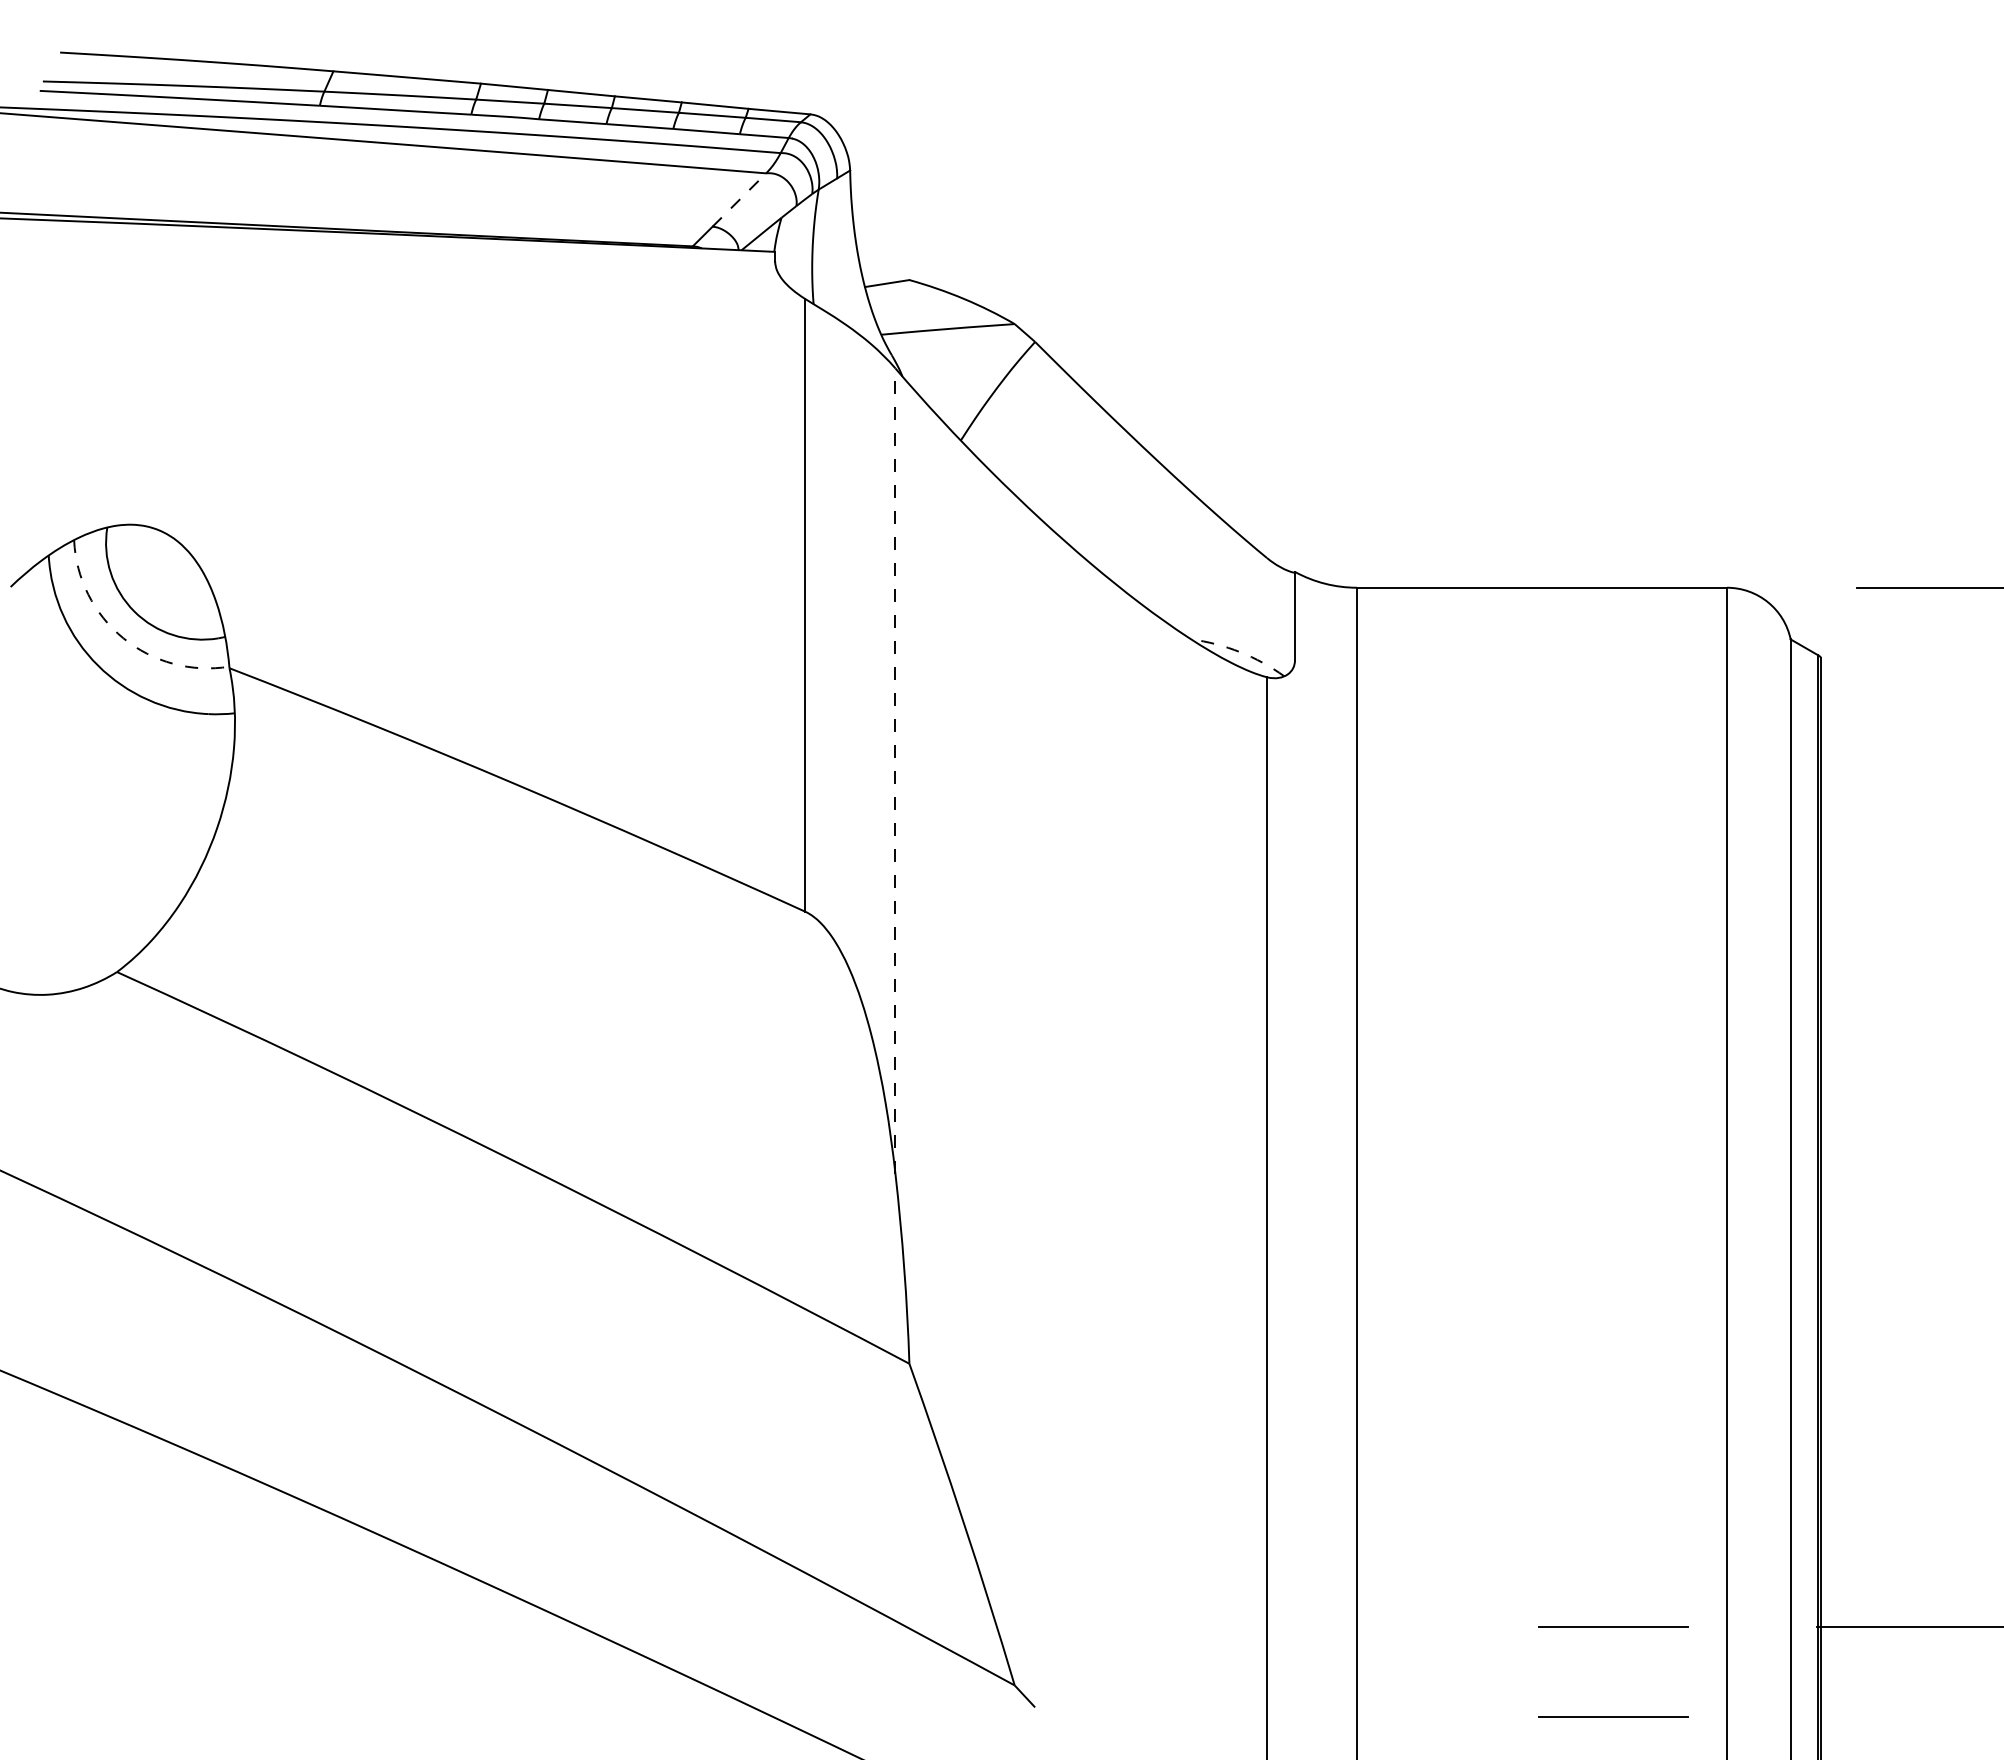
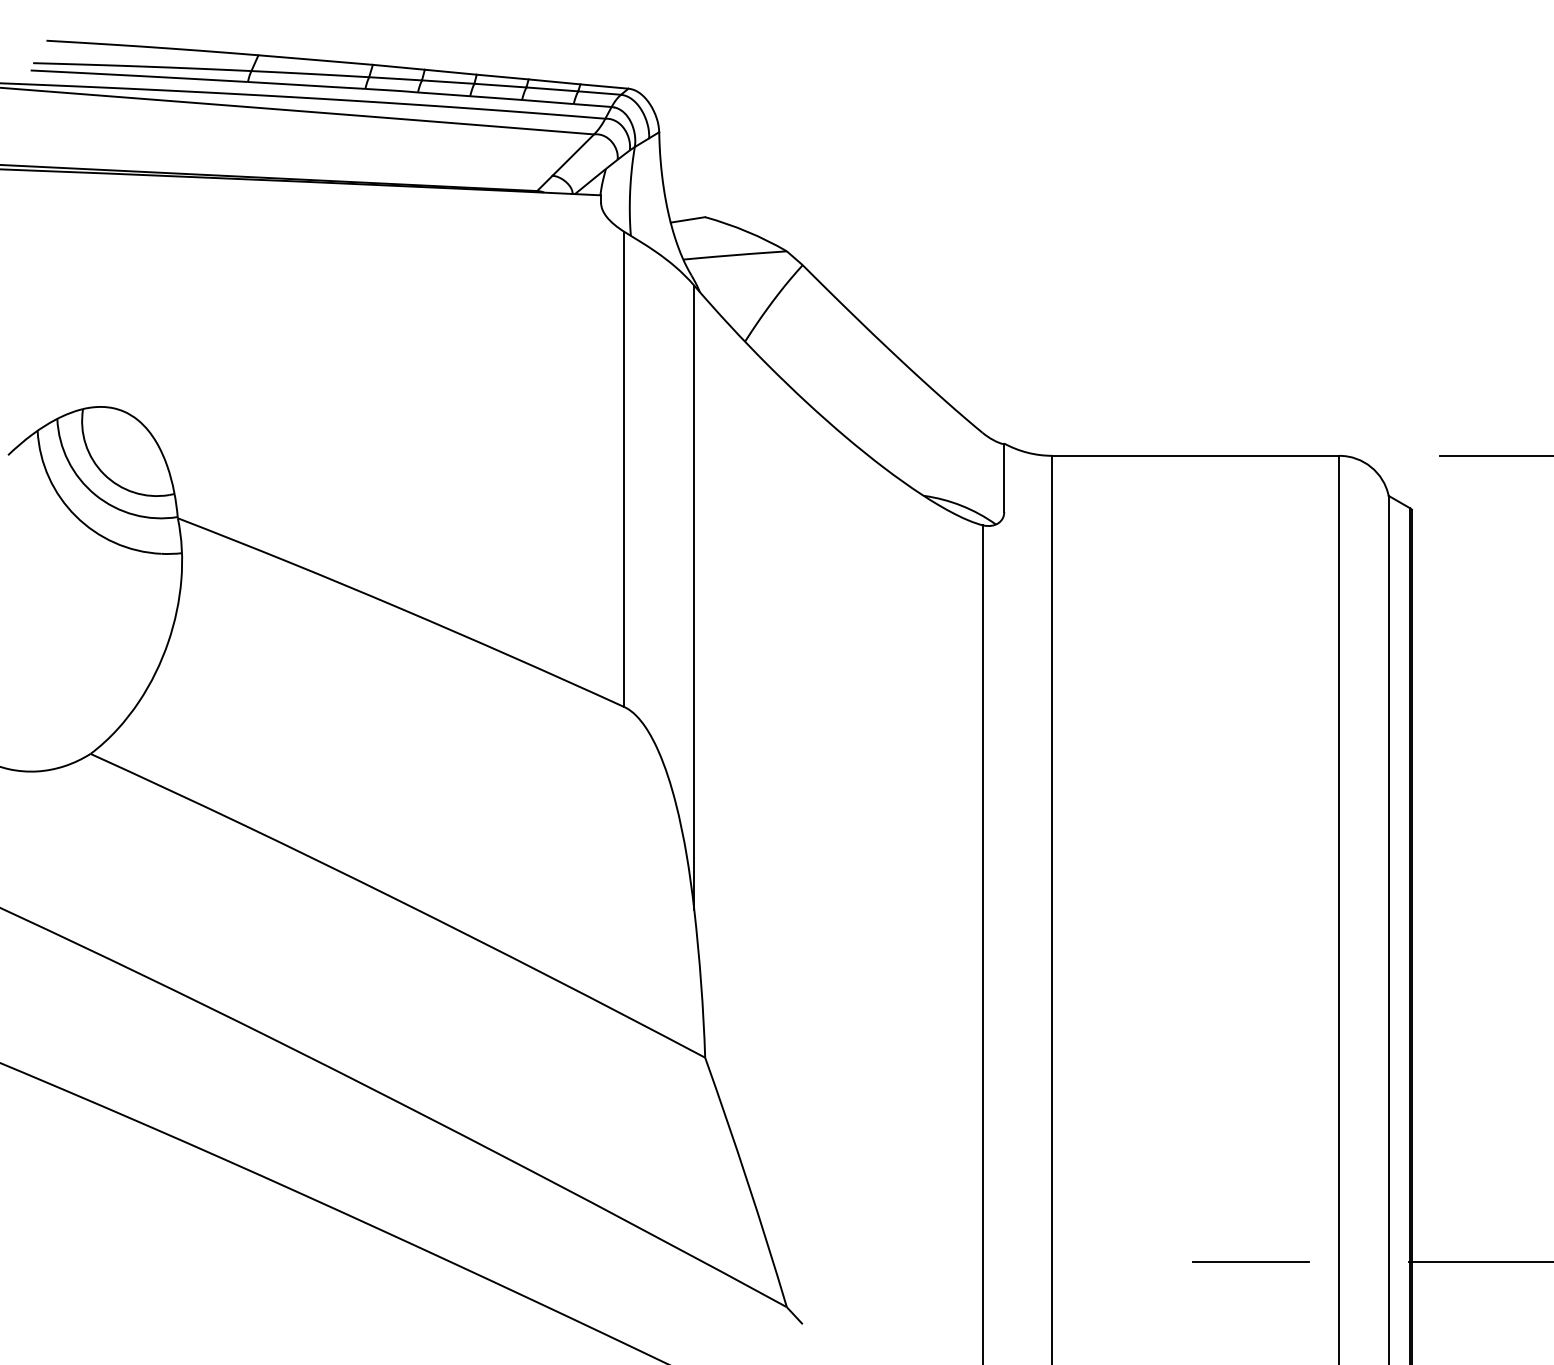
line: (739, 200) -> (573, 155), dashed -> solid
arc: (123, 638) -> (95, 495), dashed -> solid
arc: (1240, 652) -> (961, 506), dashed -> solid
line: (895, 771) -> (694, 598), dashed -> solid
line: (1613, 1716) -> (1251, 1331), removed

